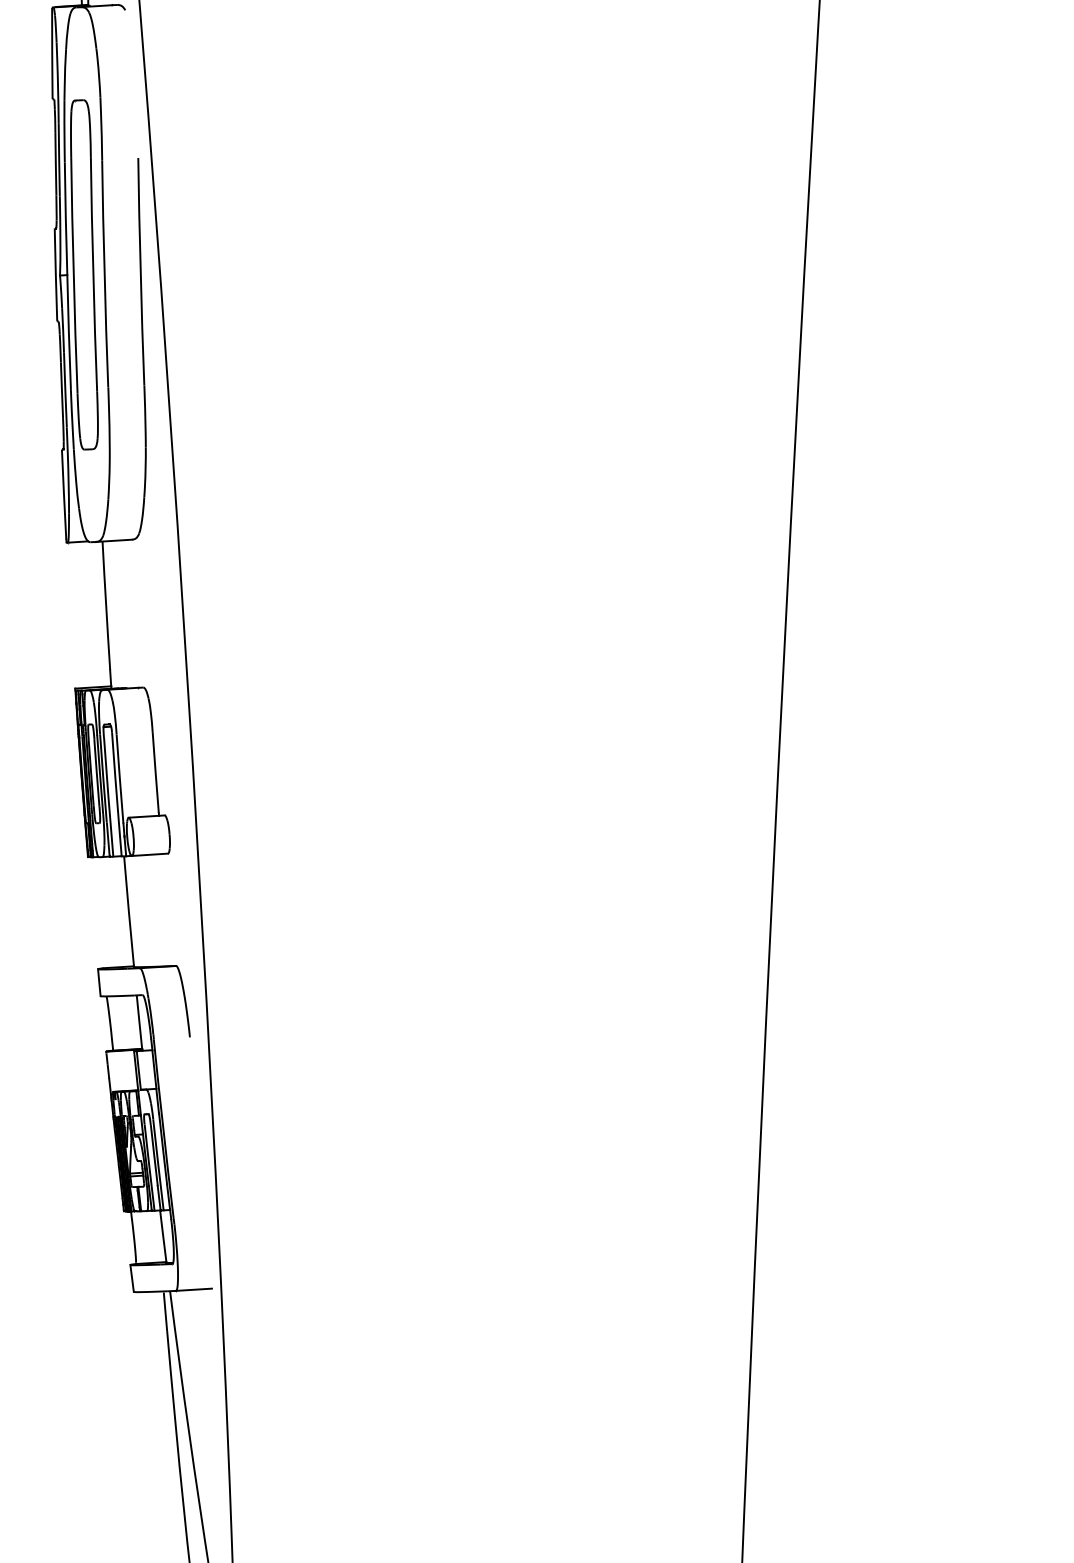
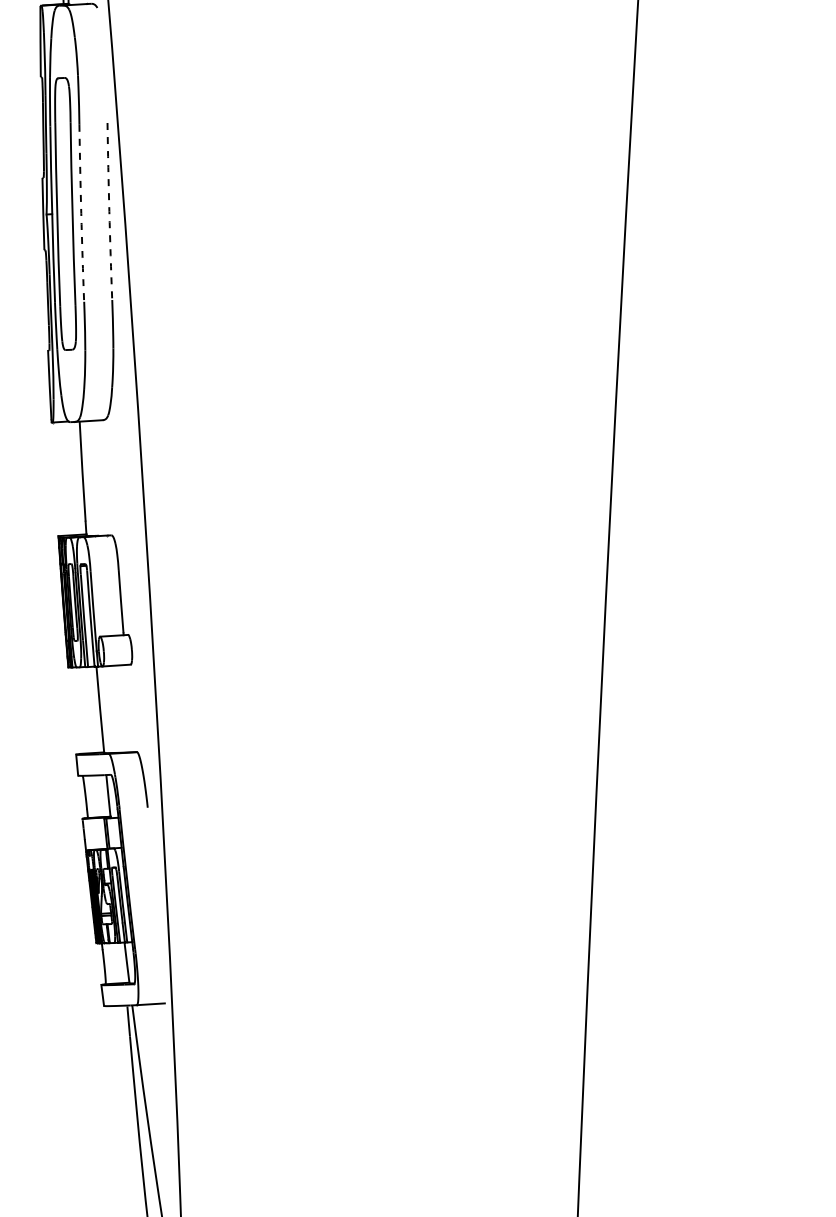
arc: (140, 271) -> (109, 211), solid -> dashed
arc: (104, 273) -> (81, 212), solid -> dashed

